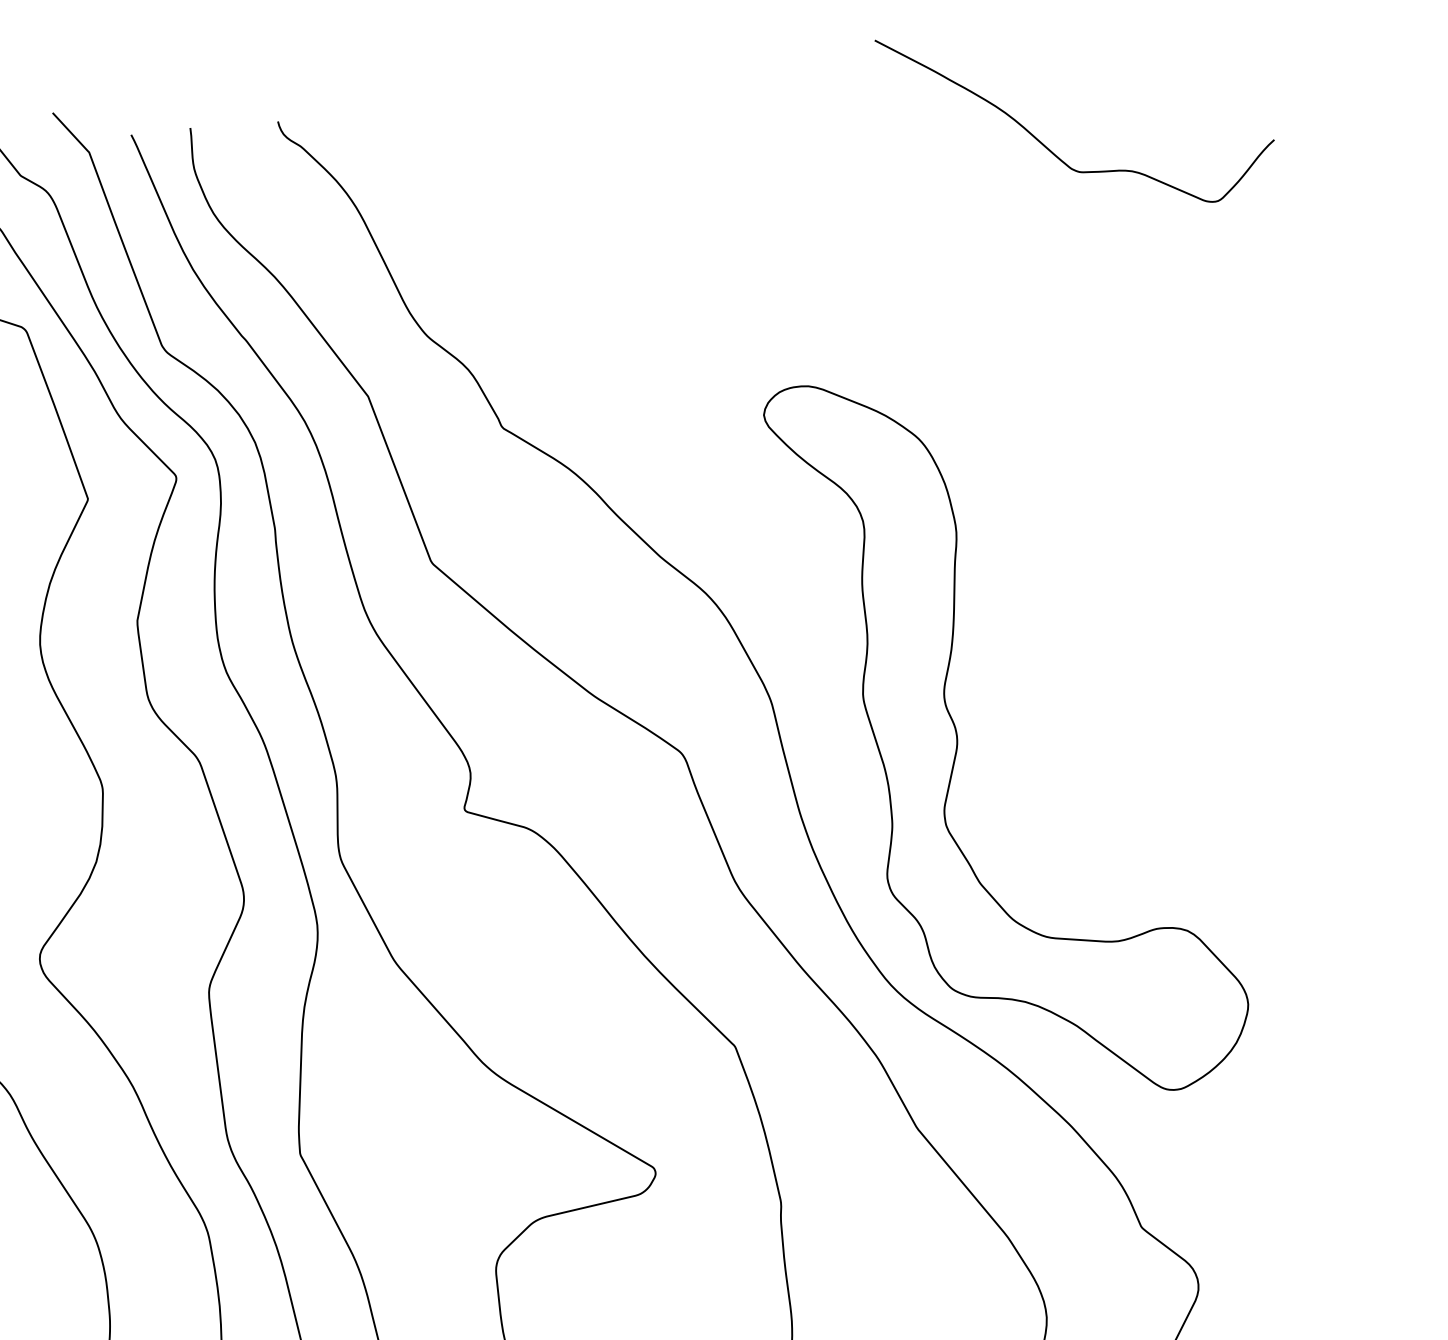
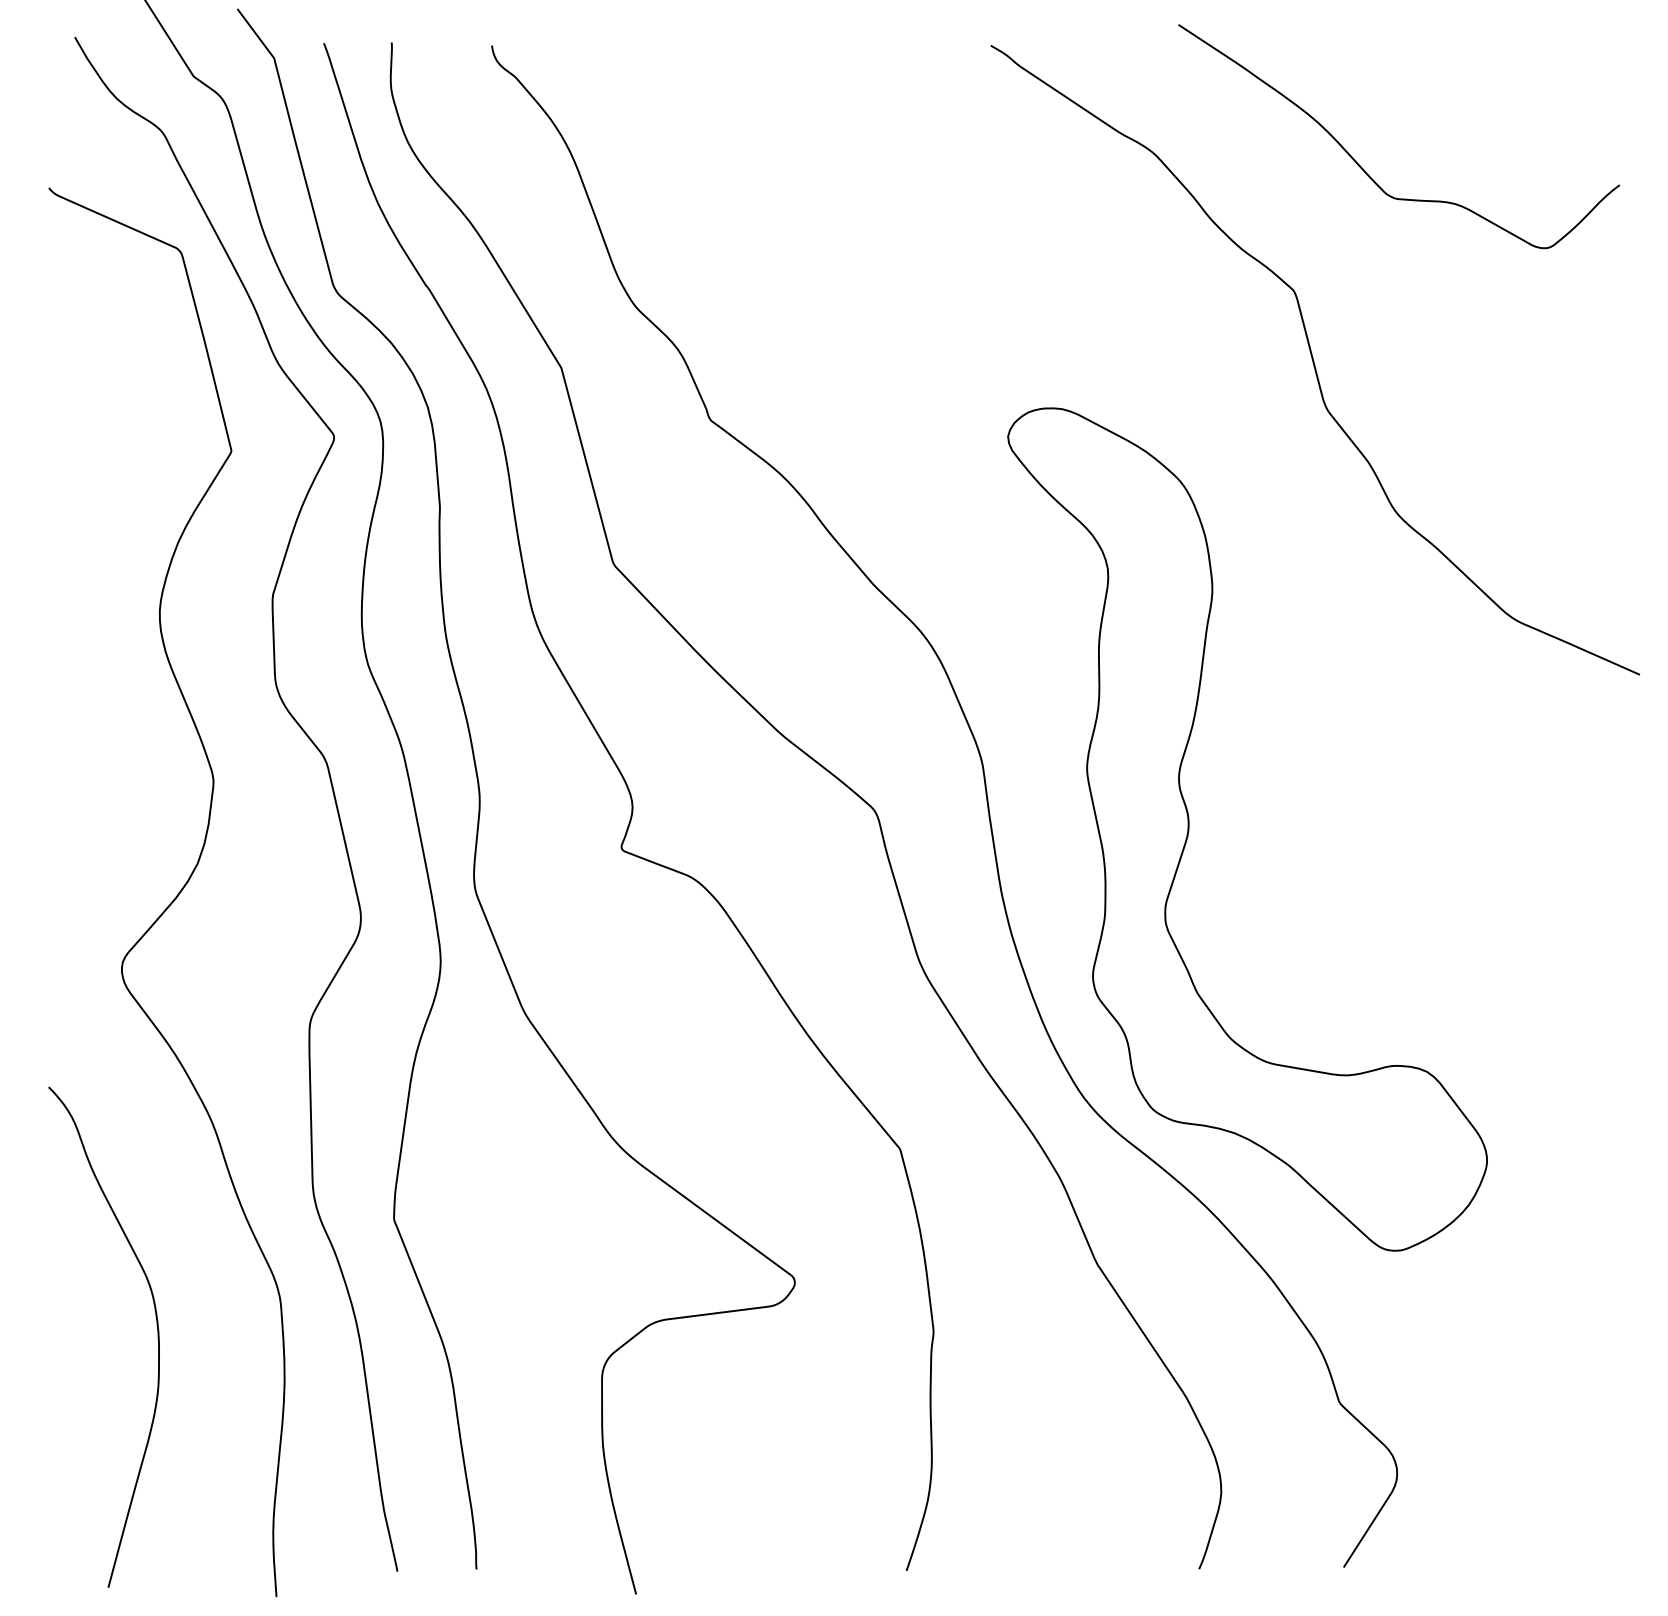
curve: (1024, 321) -> (1314, 361), added

